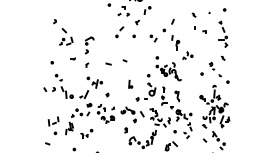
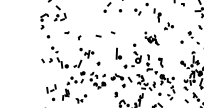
part: (89, 45) -> (44, 21), moved
part: (168, 68) -> (152, 38), size x0.6
part: (130, 83) -> (118, 52), size x1.6

